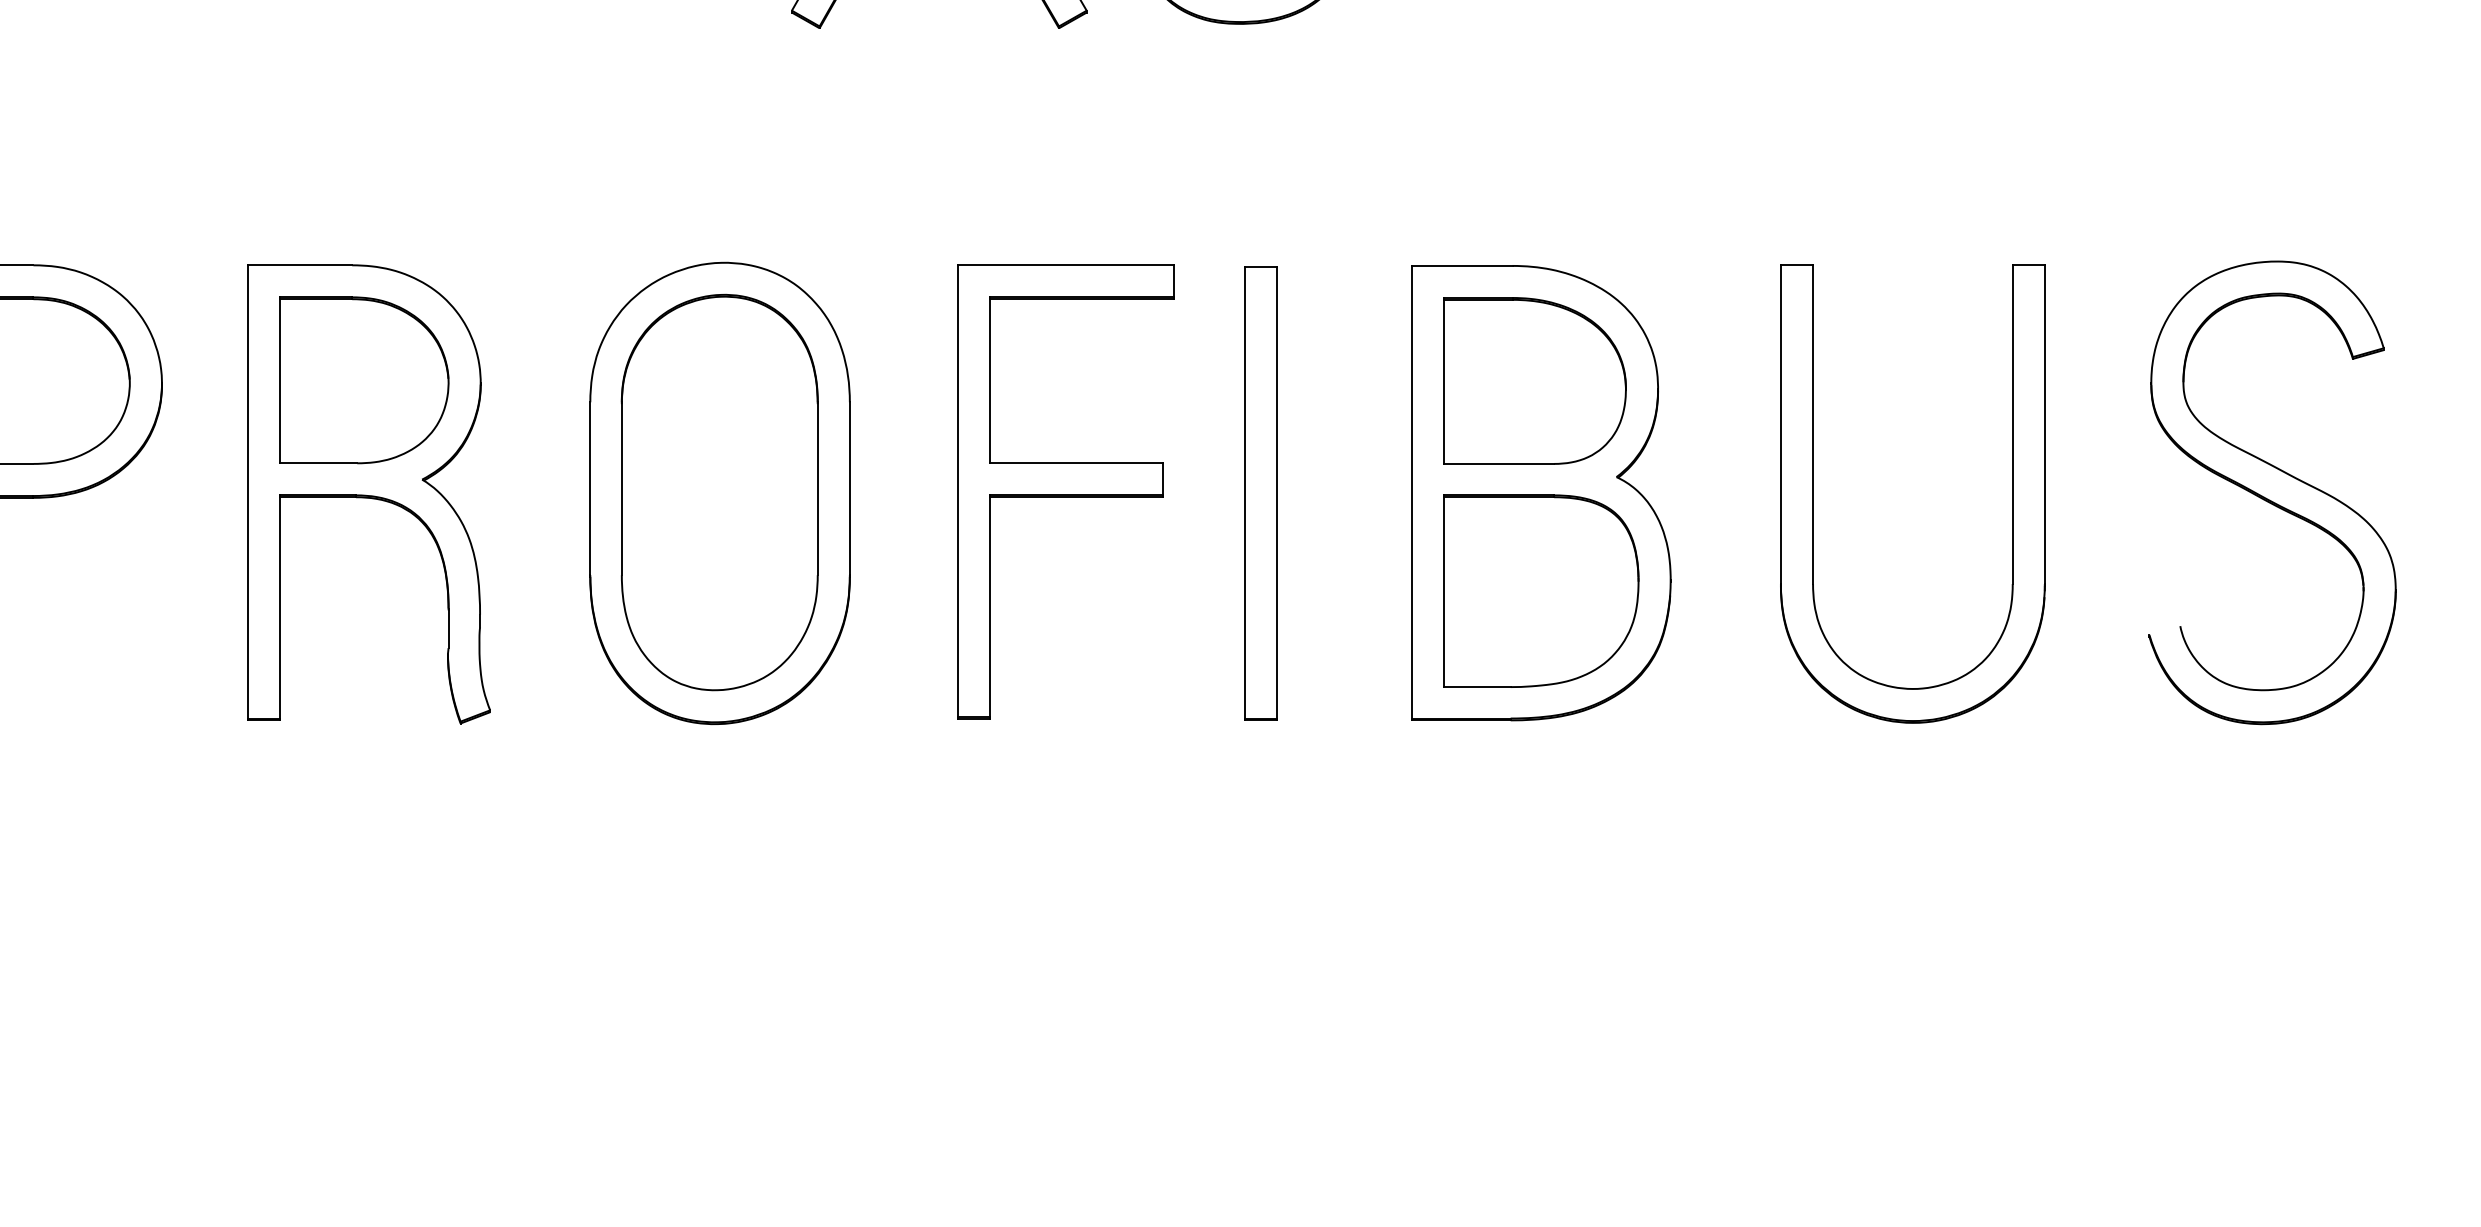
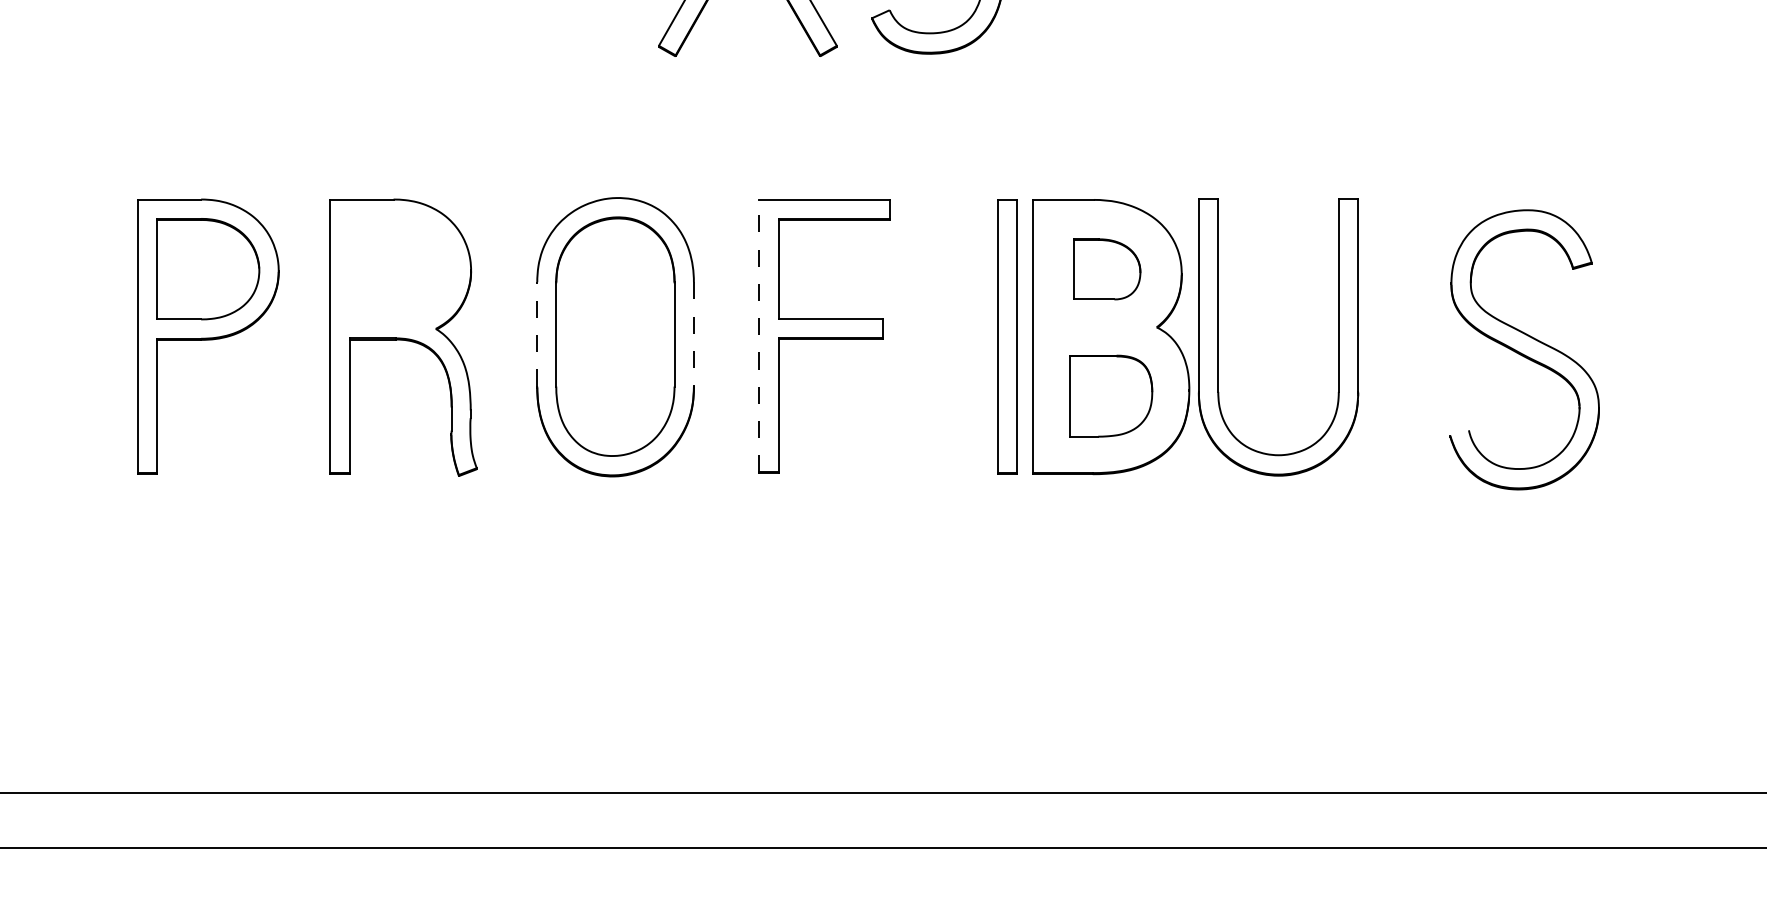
part: (363, 379) -> (400, 268), removed
part: (1535, 381) -> (1107, 269), size x0.6
line: (590, 487) -> (537, 333), solid -> dashed
line: (849, 488) -> (693, 334), solid -> dashed
line: (958, 490) -> (759, 335), solid -> dashed
part: (1261, 492) -> (1007, 336), moved
part: (2272, 492) -> (1524, 349), moved
part: (1813, 493) -> (1218, 337), moved
part: (1540, 589) -> (1110, 395), size x0.7

